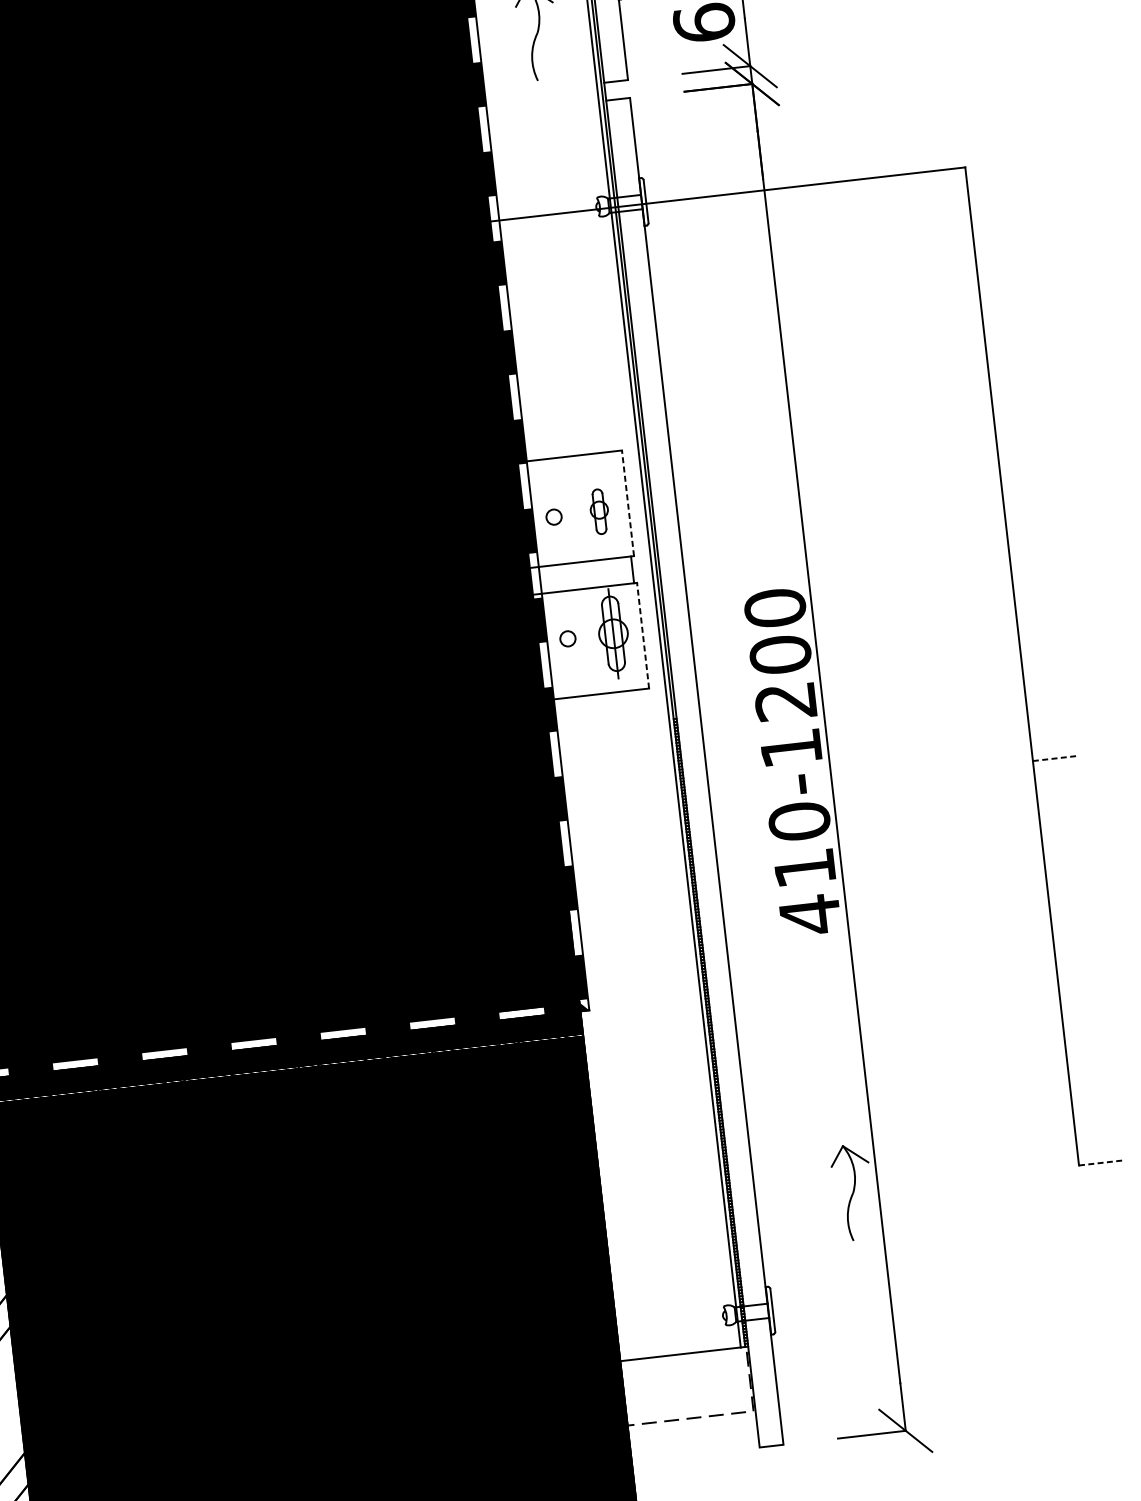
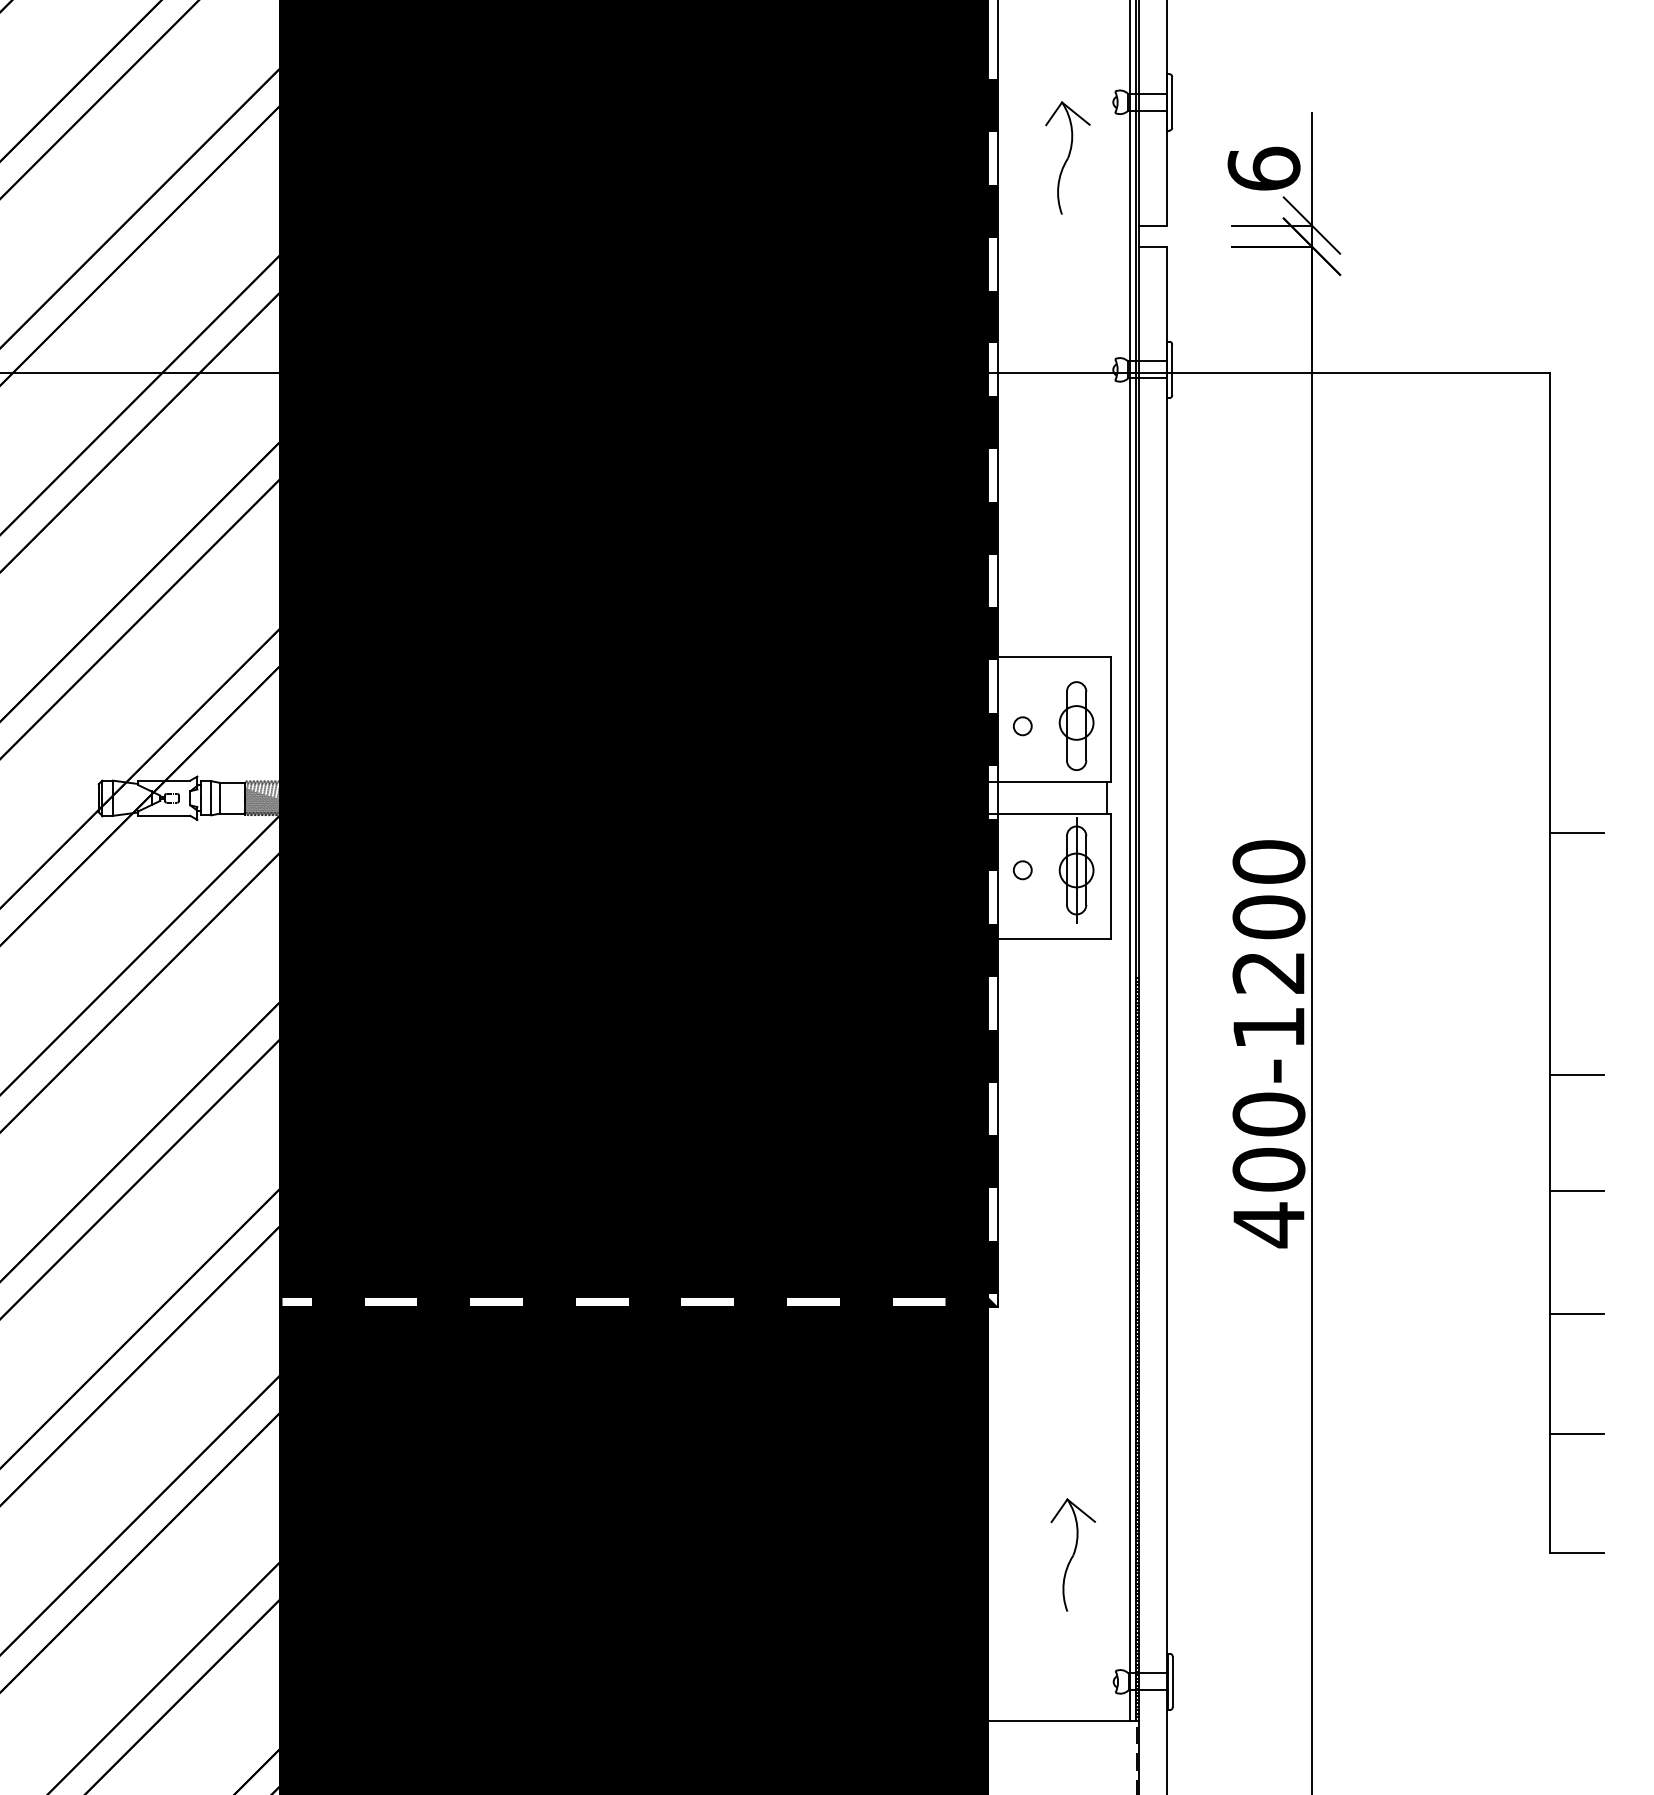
line: (627, 502) -> (1110, 719), dashed -> solid
part: (599, 511) -> (1076, 725), size x1.67
line: (1032, 554) -> (1576, 833), added
line: (642, 635) -> (1110, 876), dashed -> solid
line: (1056, 758) -> (1577, 1074), dashed -> solid
line: (1066, 856) -> (1576, 1190), added
text: (804, 868) -> (1268, 1169), 410-1200 -> 400-1200
line: (1078, 960) -> (1576, 1314), added
line: (1090, 1061) -> (1576, 1433), added
line: (1102, 1162) -> (1577, 1553), dashed -> solid
part: (853, 1192) -> (1073, 1554), moved

